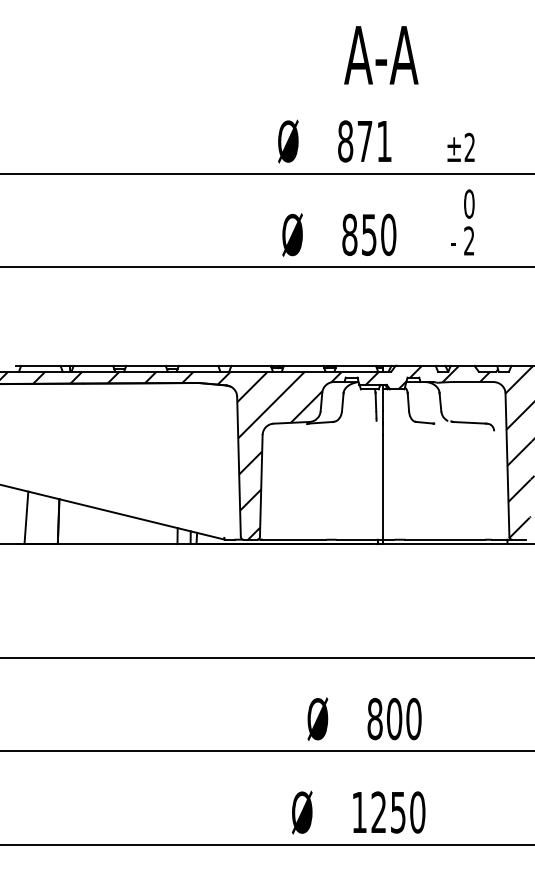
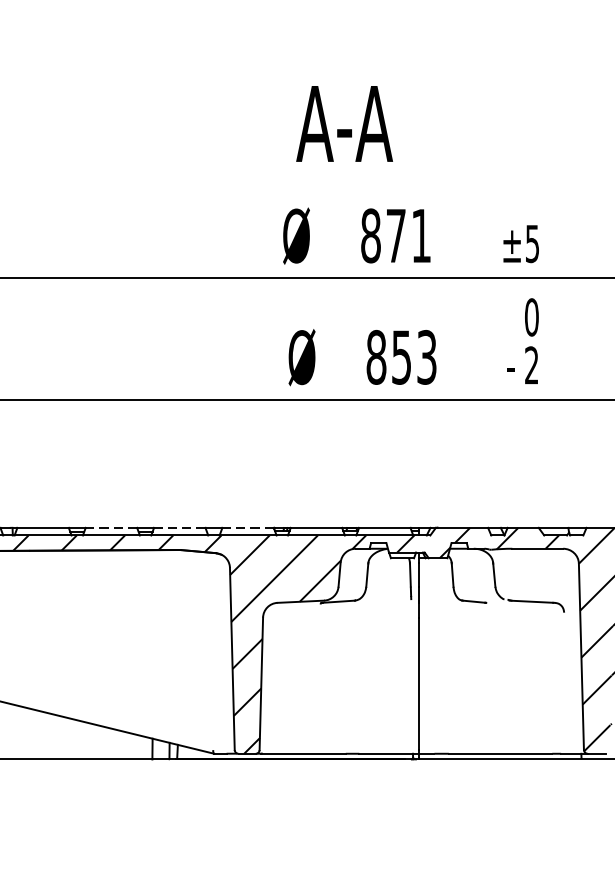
text: (381, 55) -> (344, 124), moved
text: (469, 147) -> (532, 243), ±2 -> ±5
text: (388, 234) -> (426, 356), 850 -> 853
line: (146, 365) -> (112, 527), solid -> dashed
line: (198, 365) -> (179, 527), solid -> dashed
line: (251, 365) -> (248, 527), solid -> dashed

